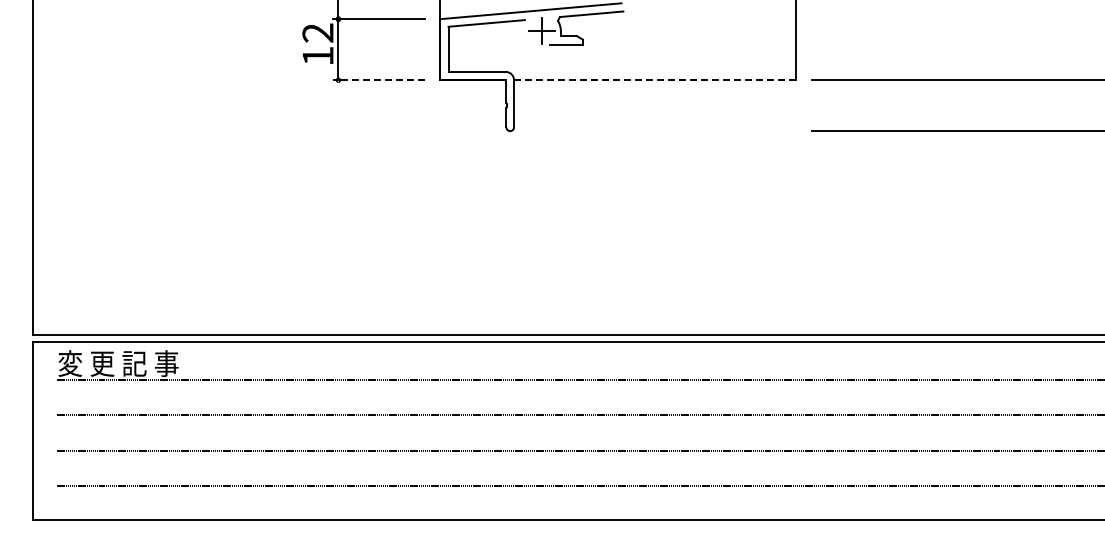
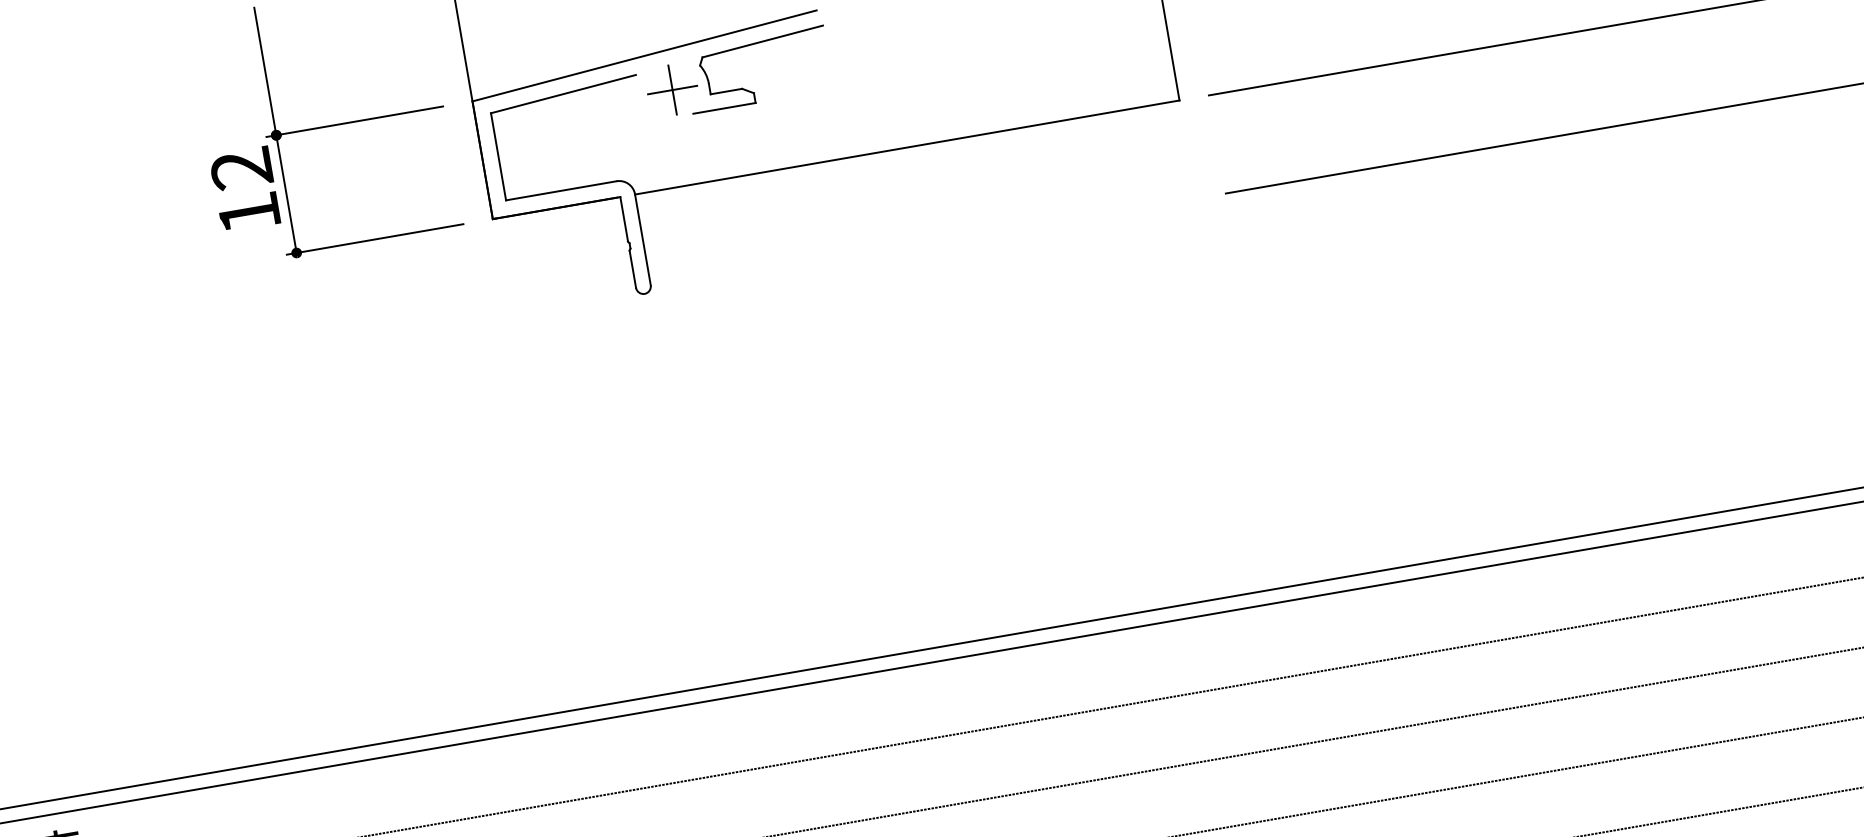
line: (379, 80) -> (375, 239), dashed -> solid
line: (655, 80) -> (907, 147), dashed -> solid

